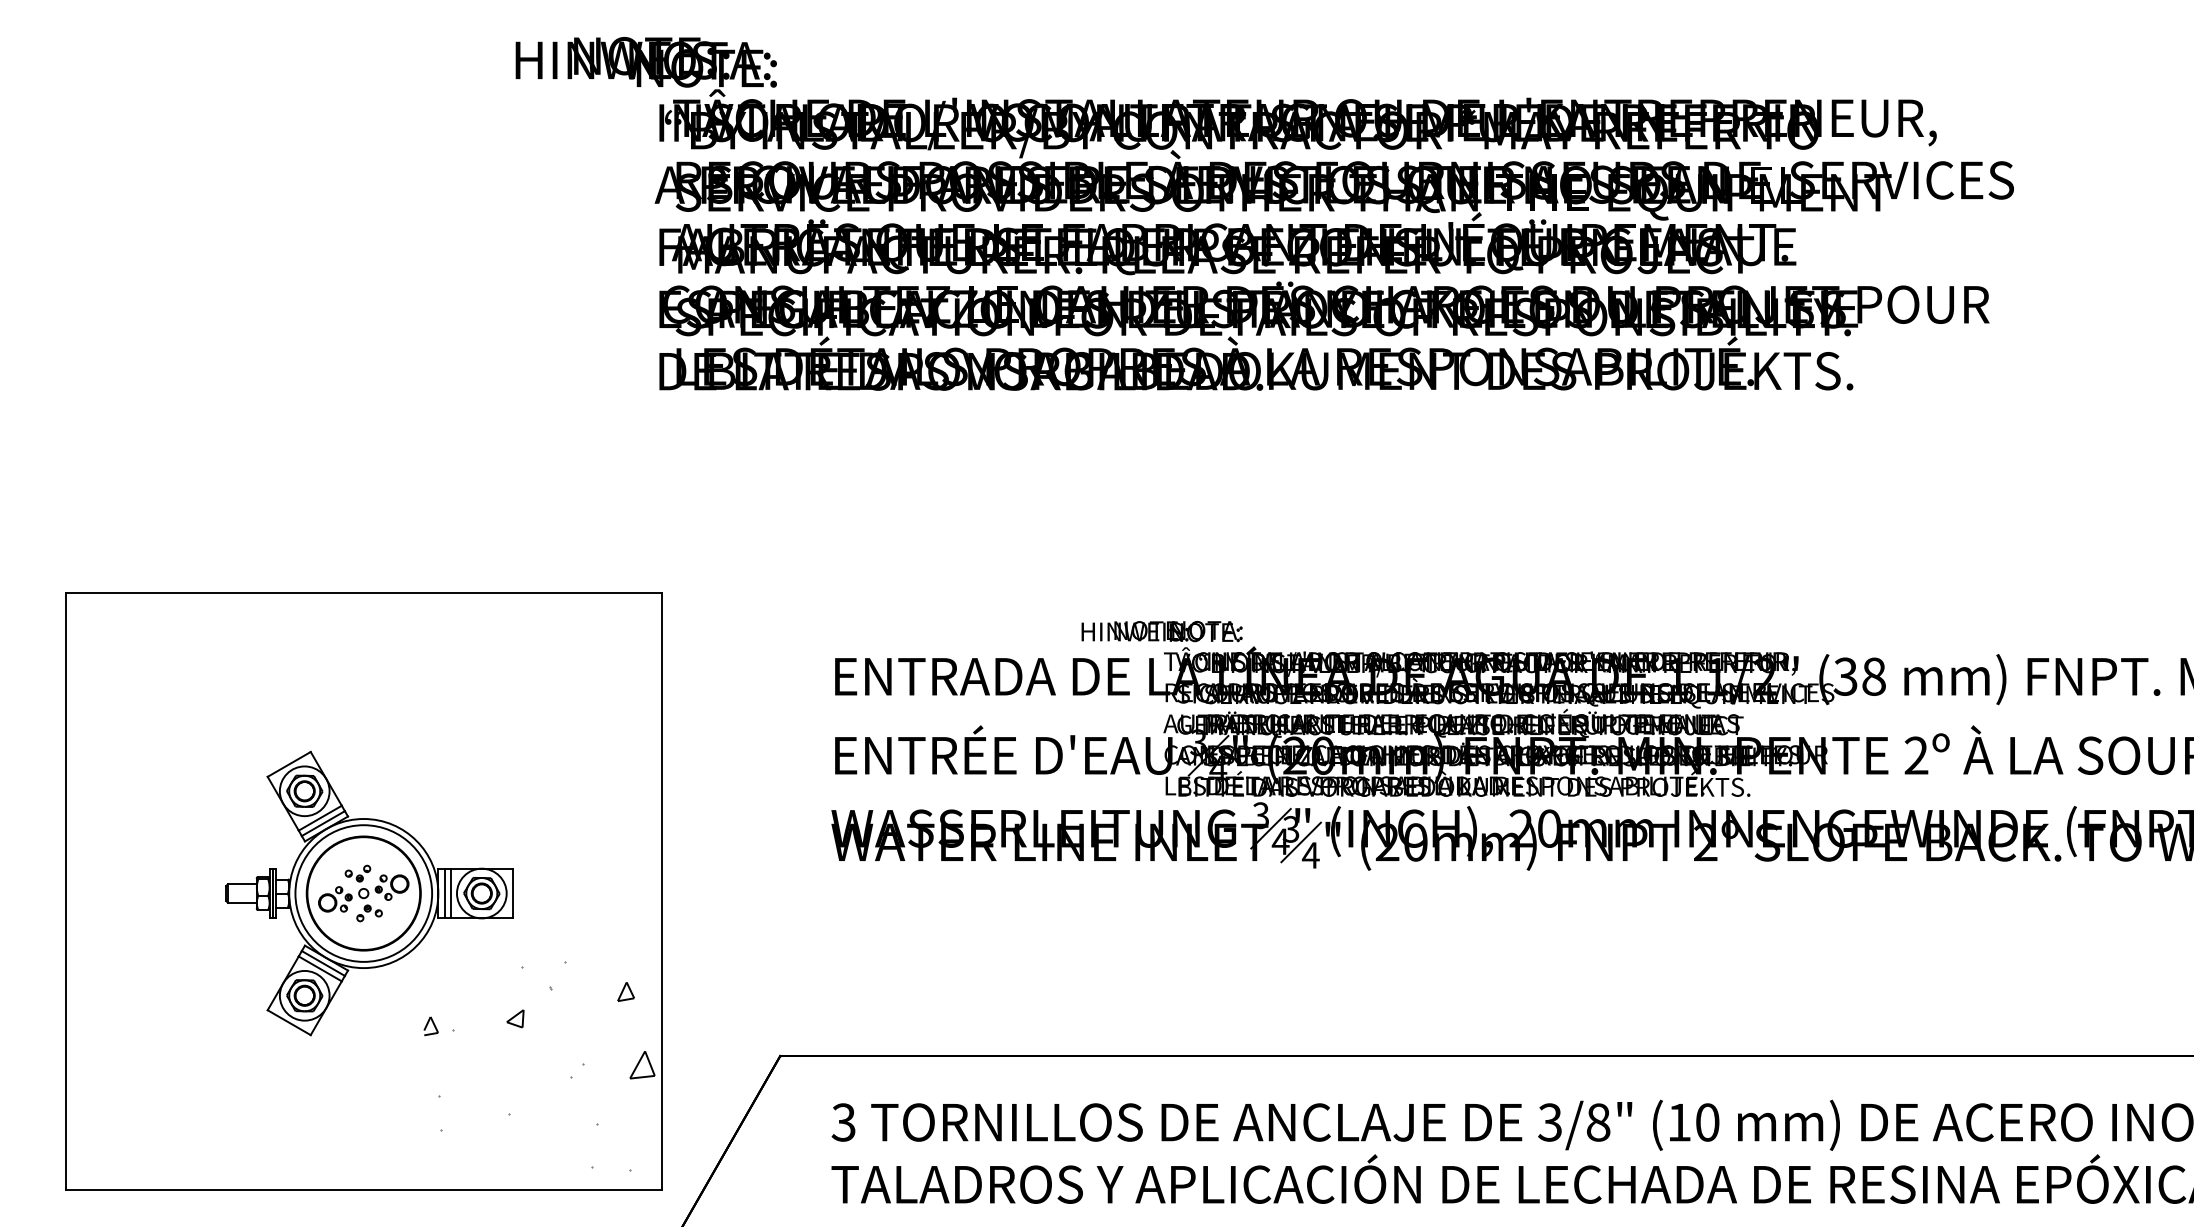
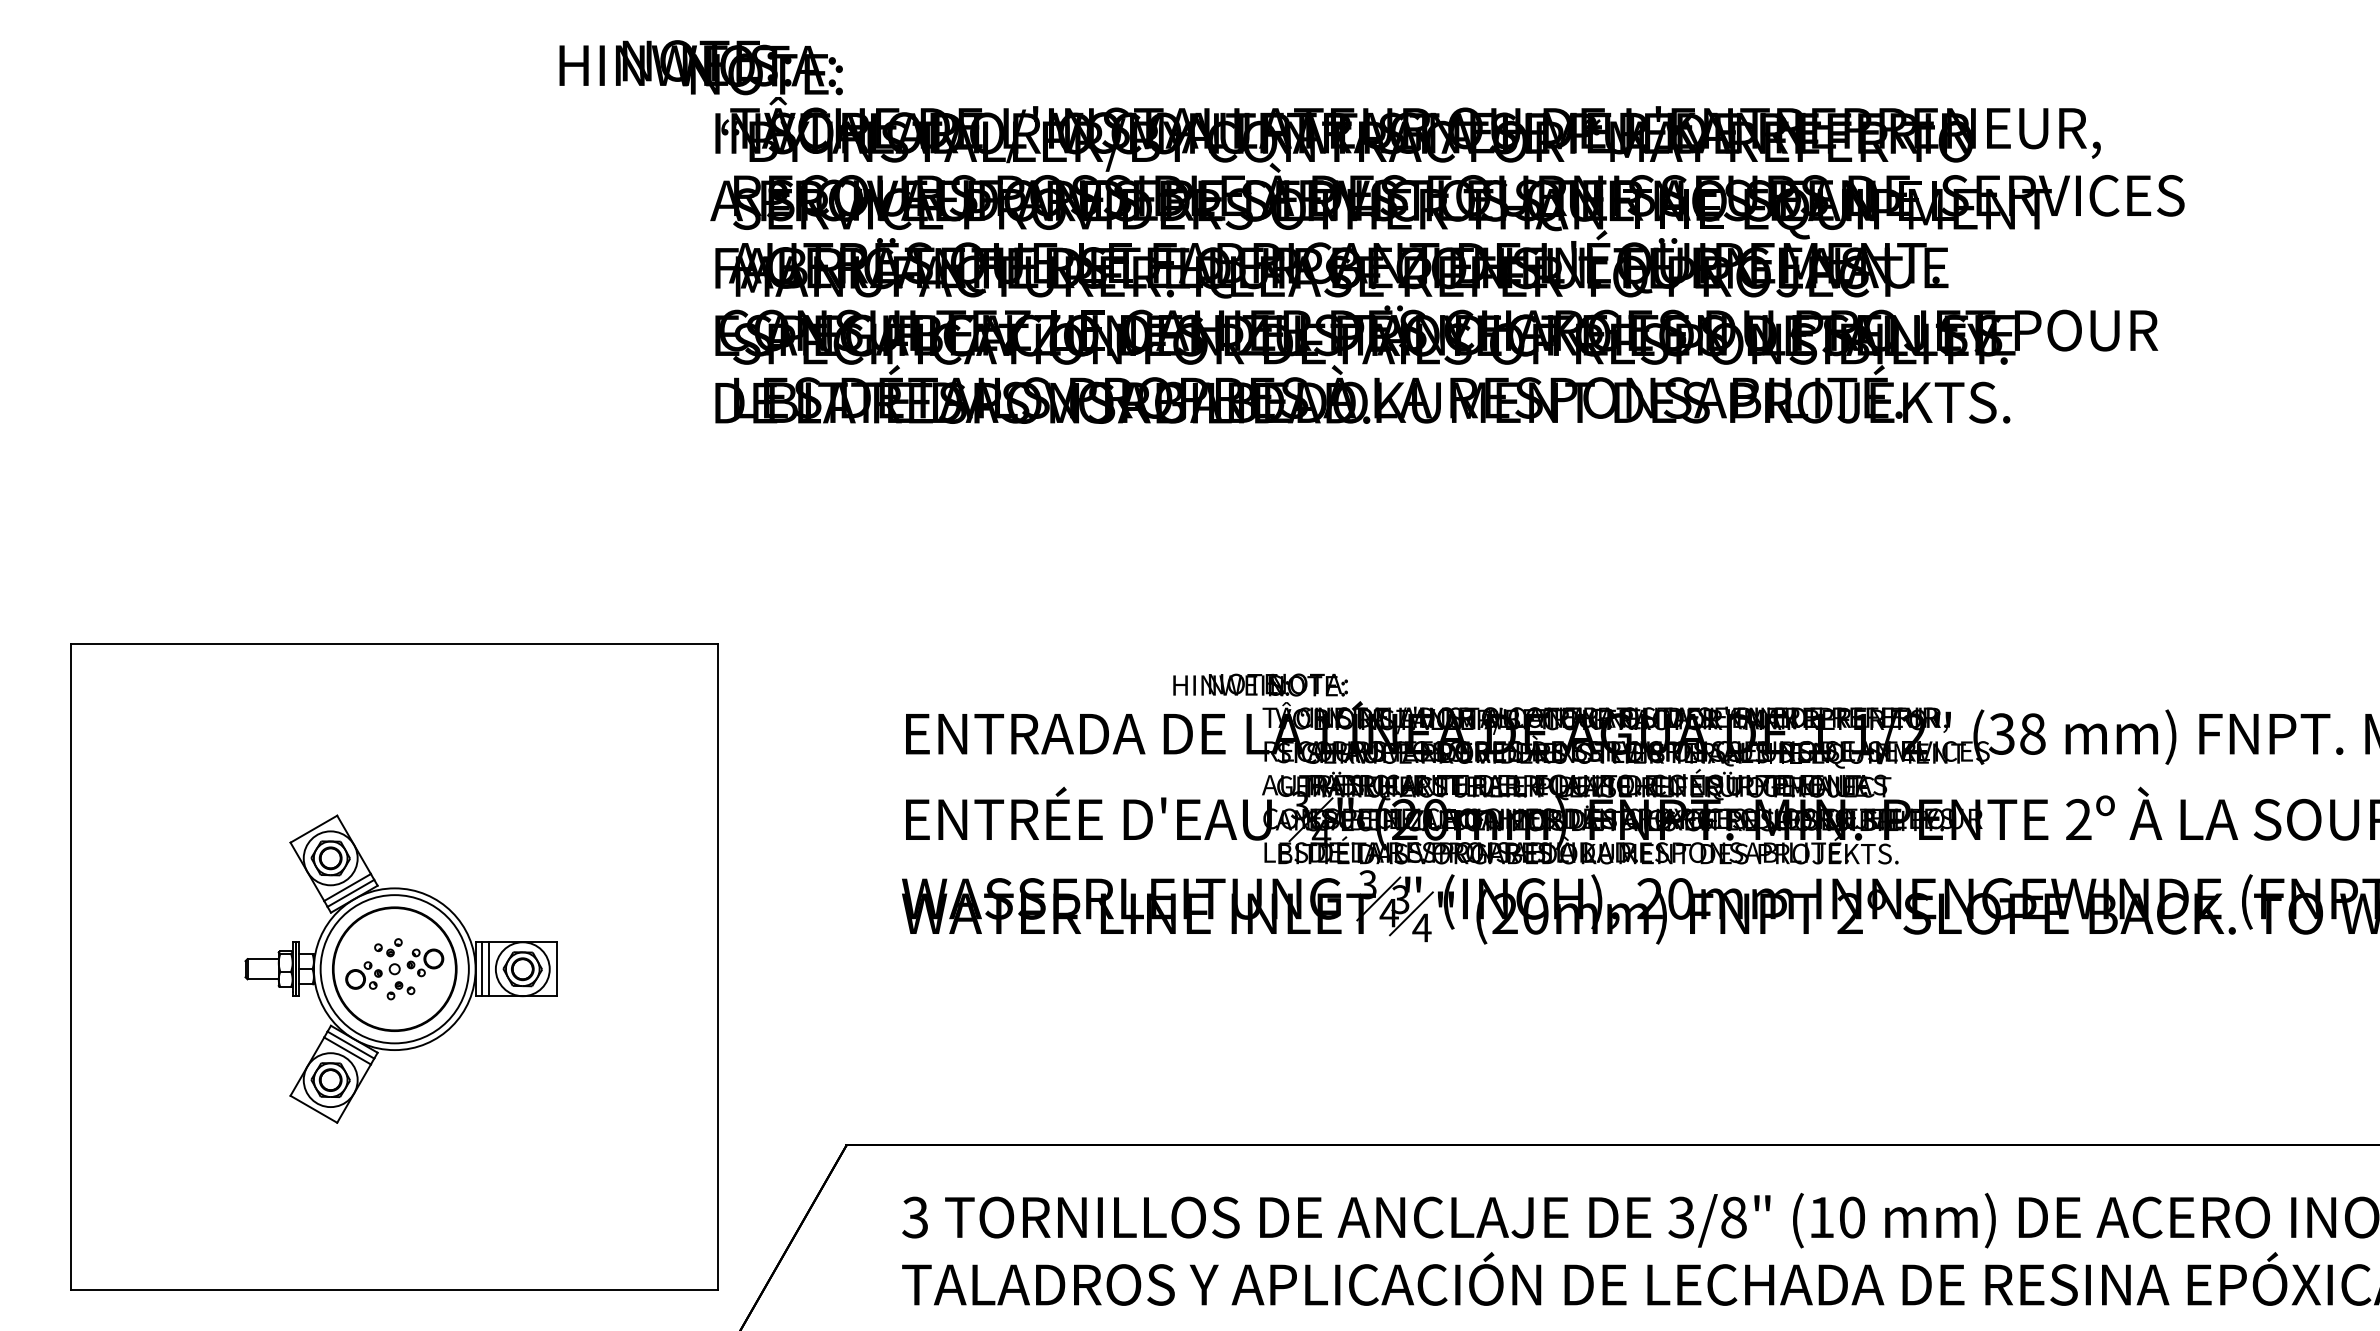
hatch: (539, 1066) -> (585, 1156), removed

